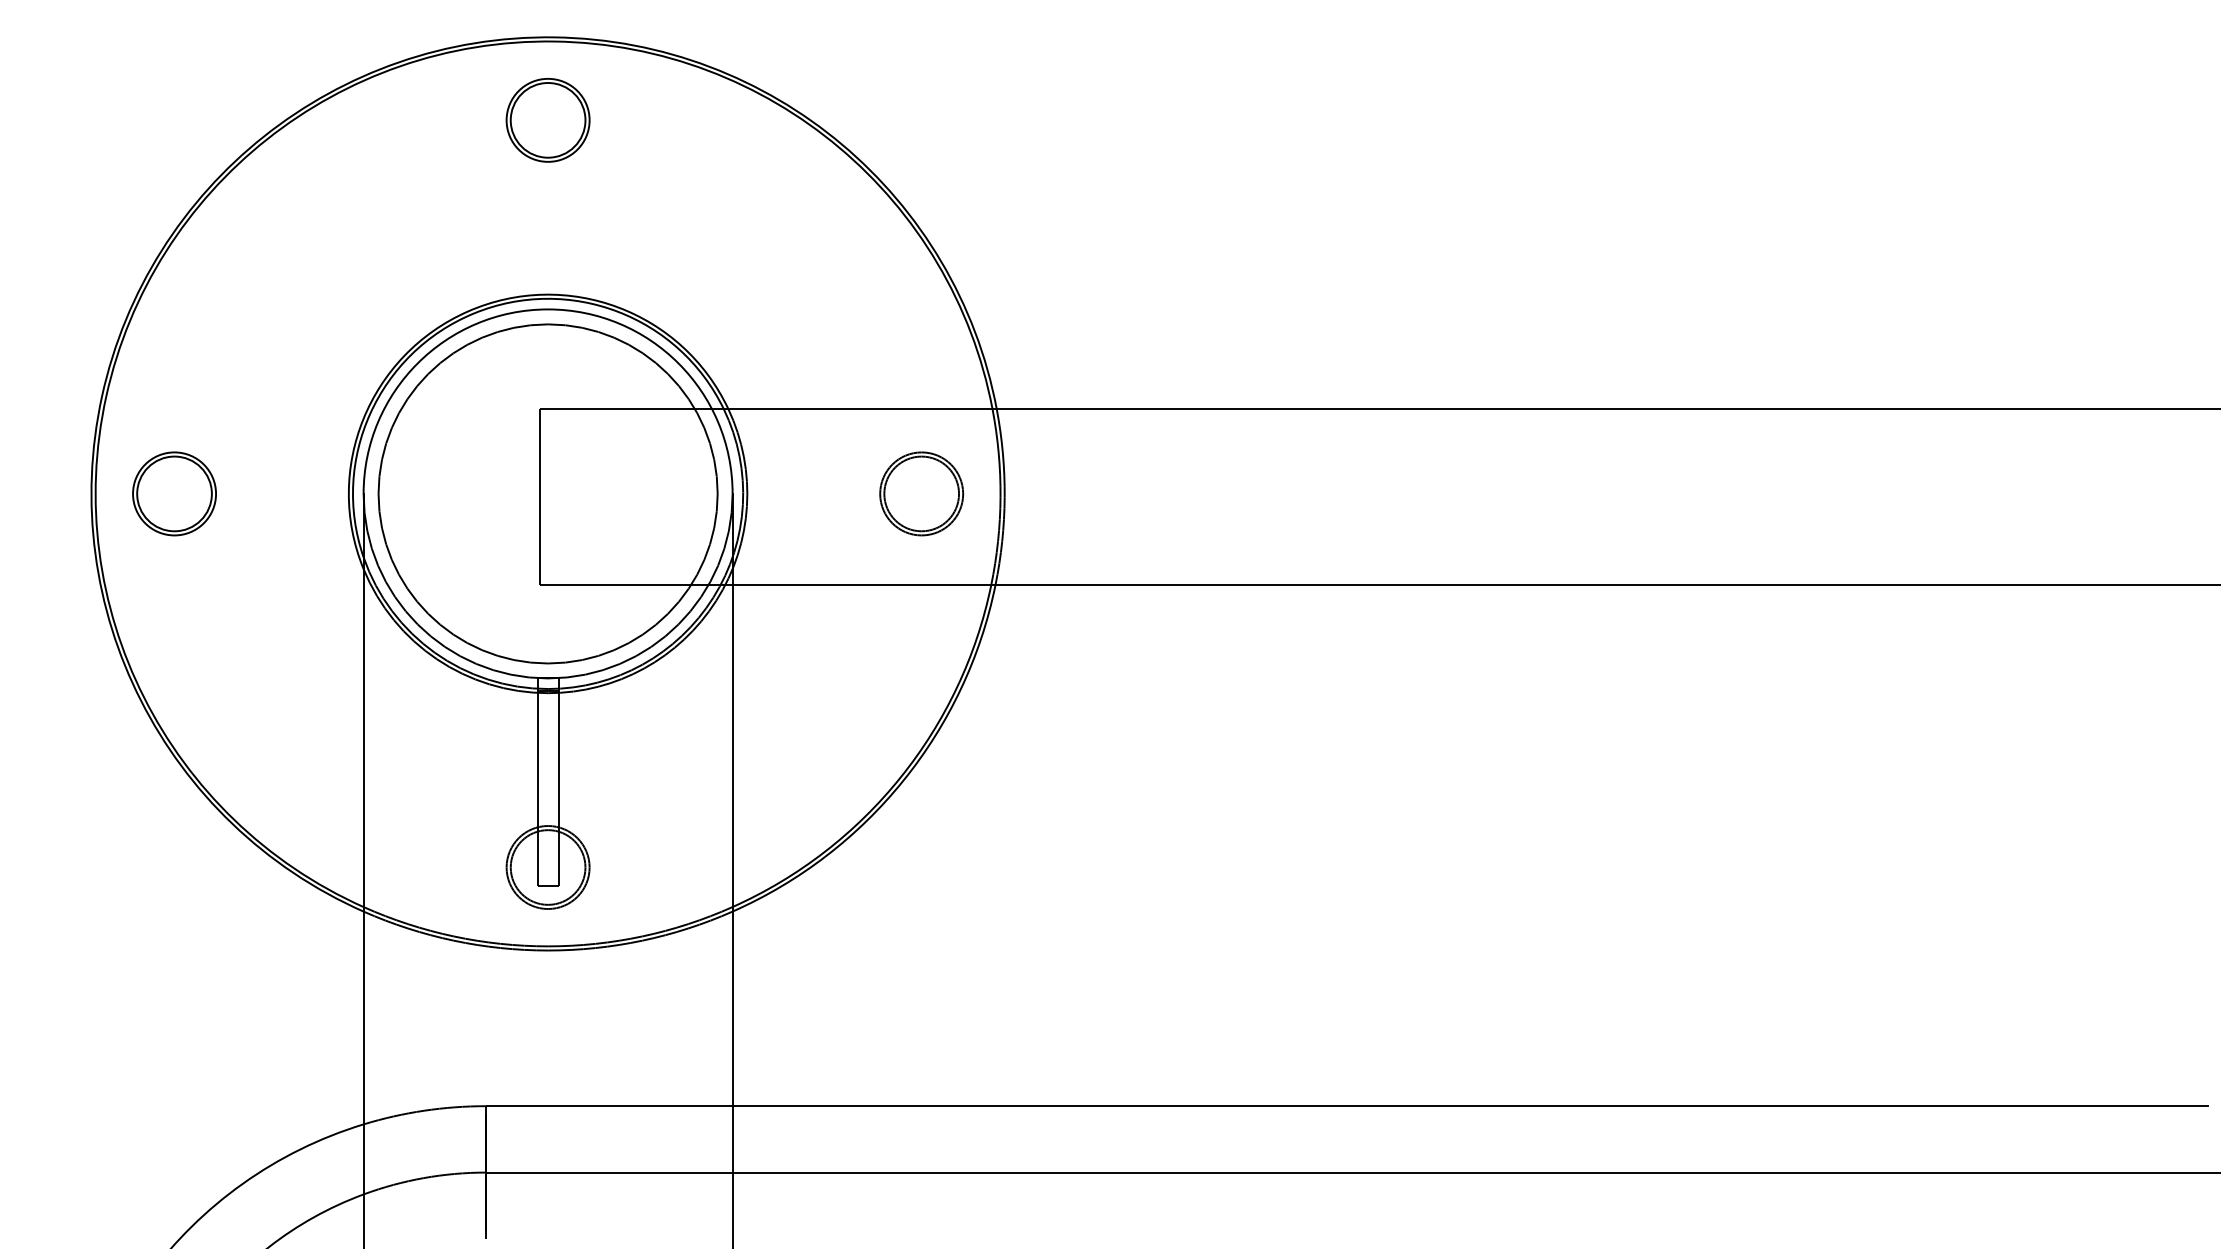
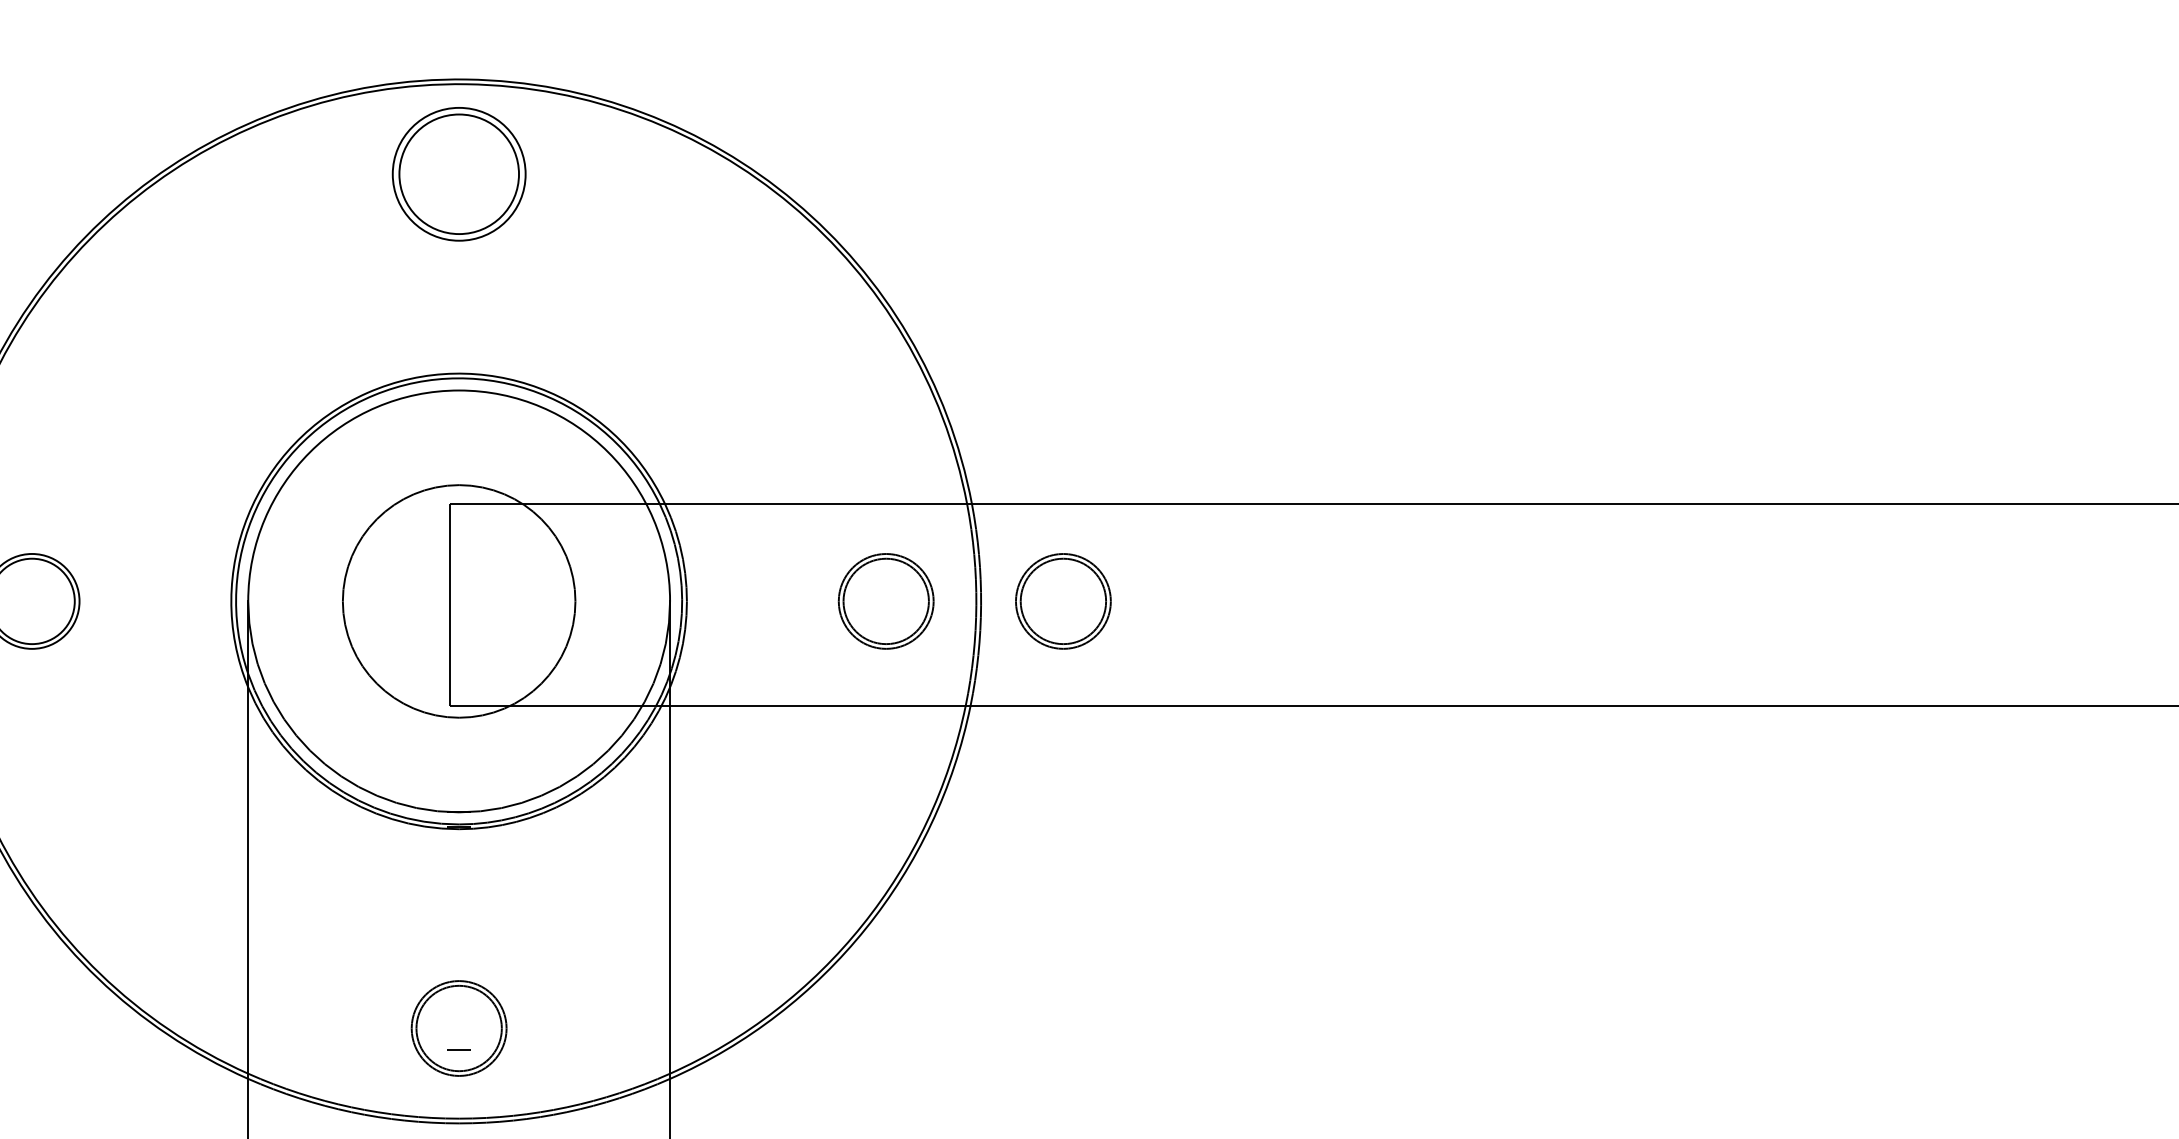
part: (547, 120) -> (458, 174), size x1.4
circle: (547, 493) -> (458, 600), size x0.6
part: (1076, 493) -> (1063, 600), added
line: (537, 781) -> (447, 930), removed
line: (558, 781) -> (471, 930), removed

